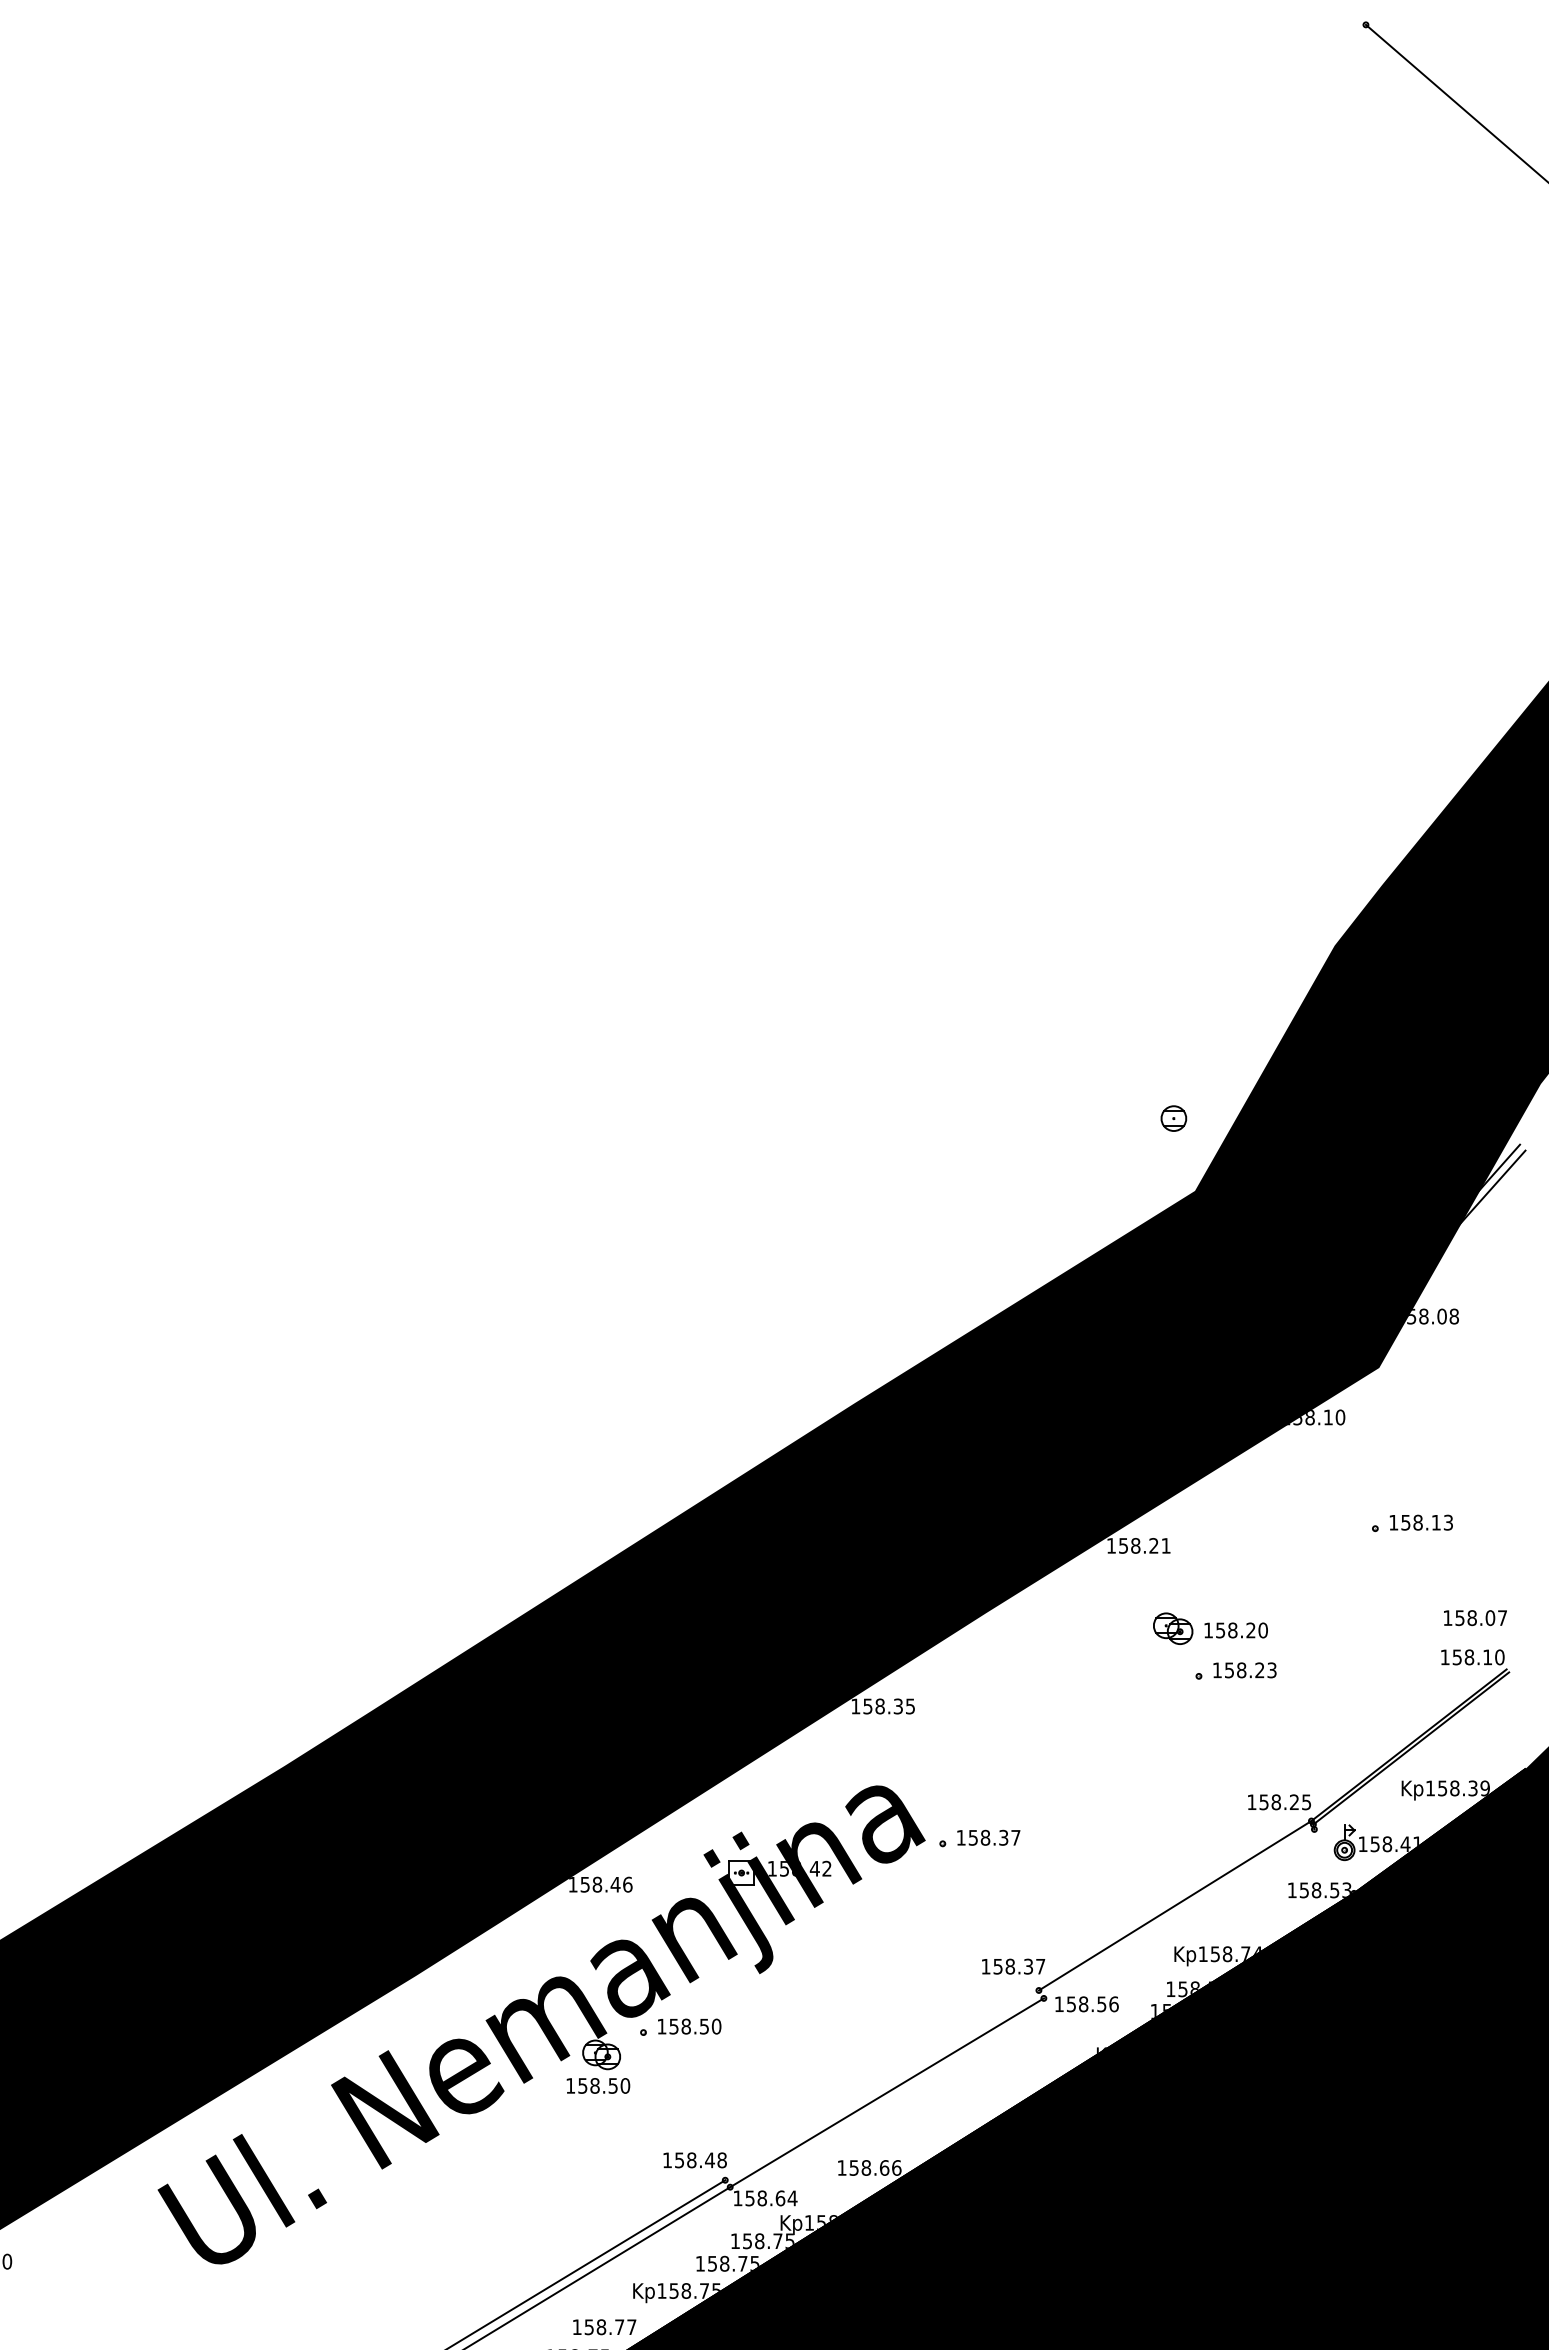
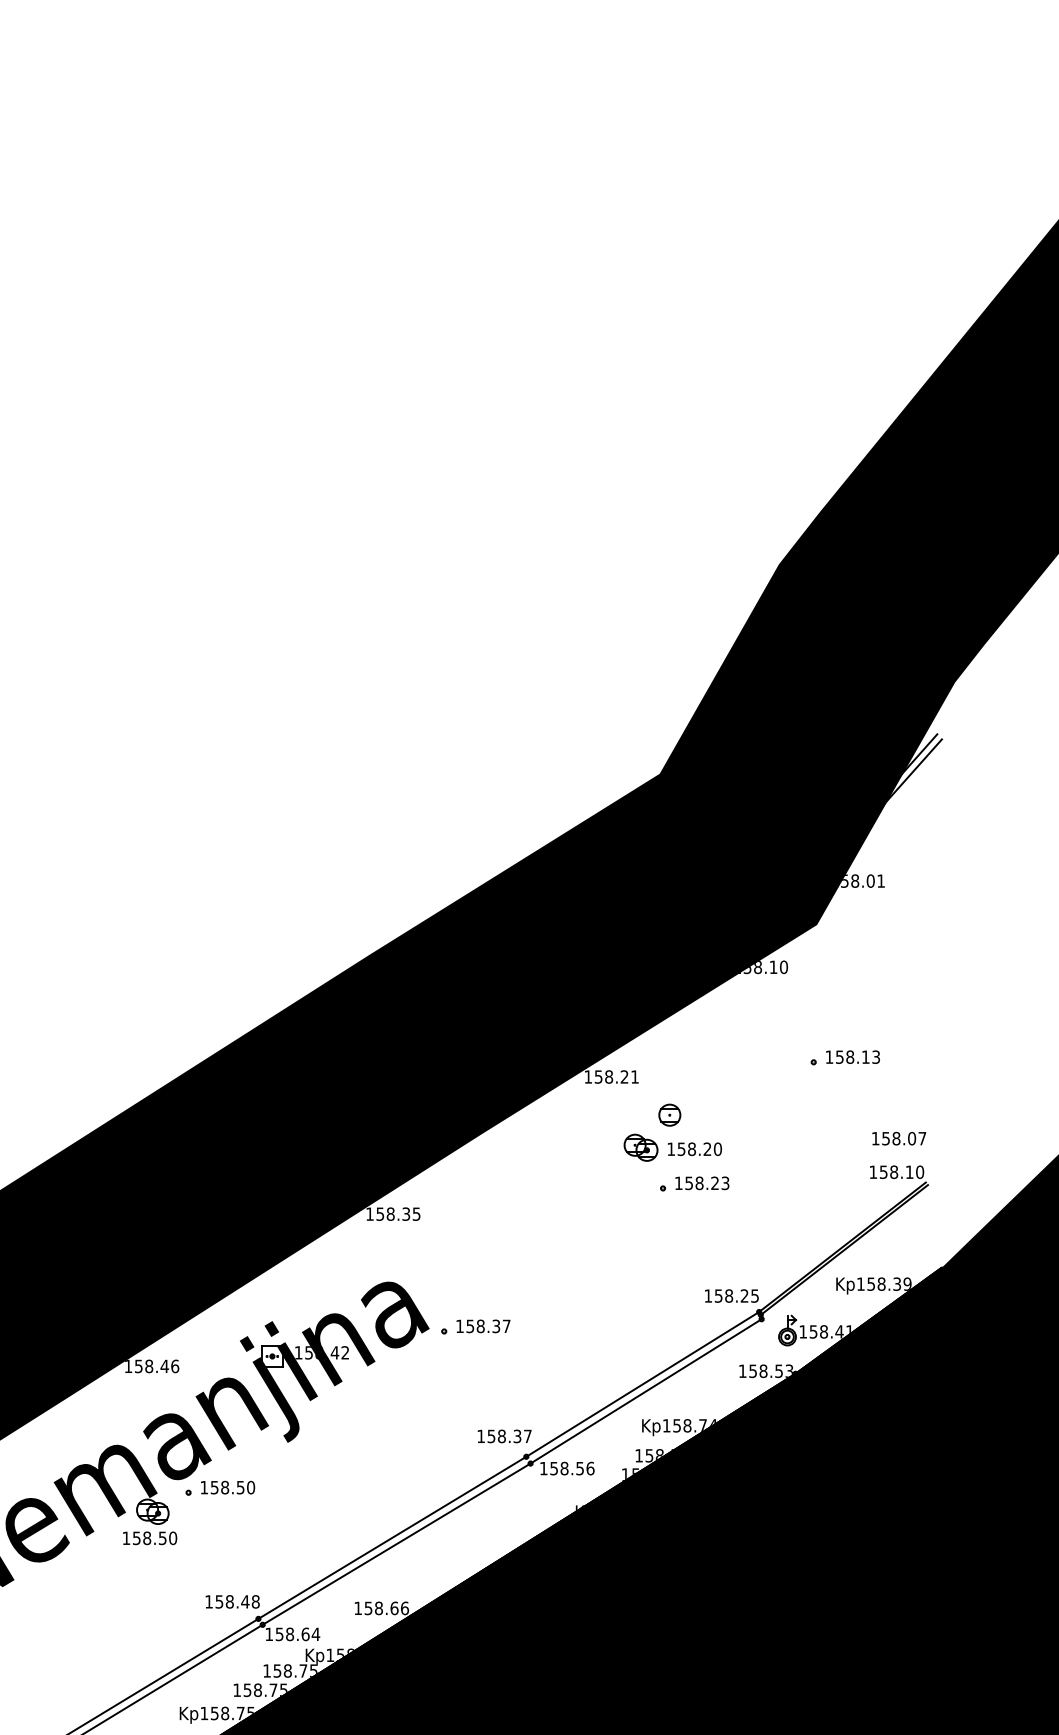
part: (1173, 1118) -> (669, 1115), moved
text: (1453, 1316) -> (880, 881), 158.08 -> 158.01
line: (1178, 1913) -> (645, 1391), added
line: (881, 2085) -> (391, 1537), added

